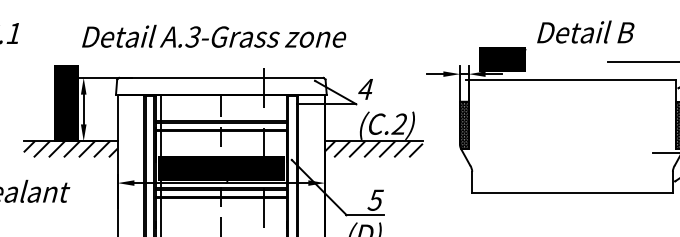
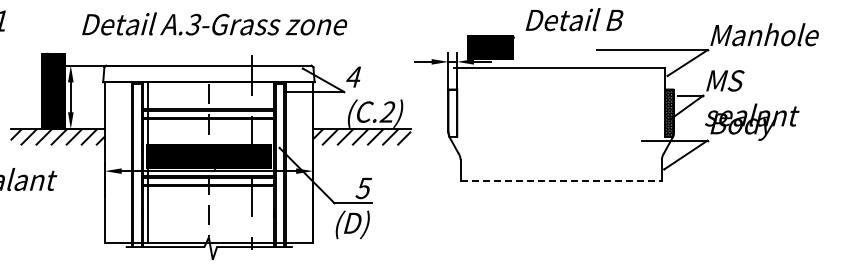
text: (213, 35) -> (214, 23), moved
hatch: (464, 124) -> (452, 112), removed
line: (572, 192) -> (561, 180), solid -> dashed

